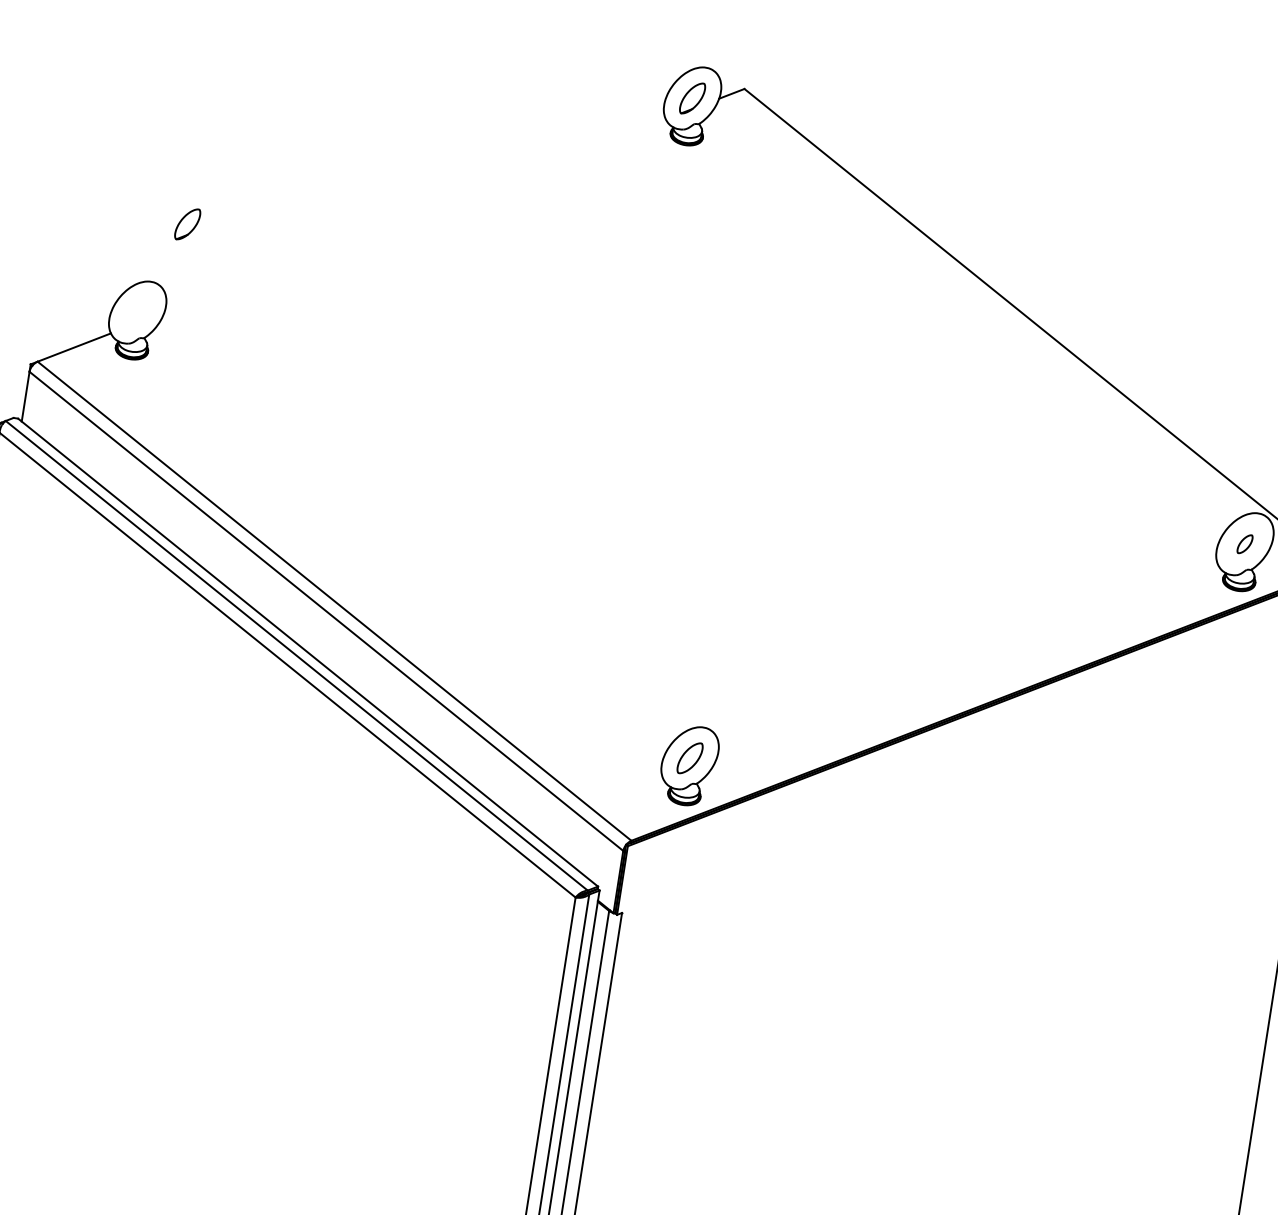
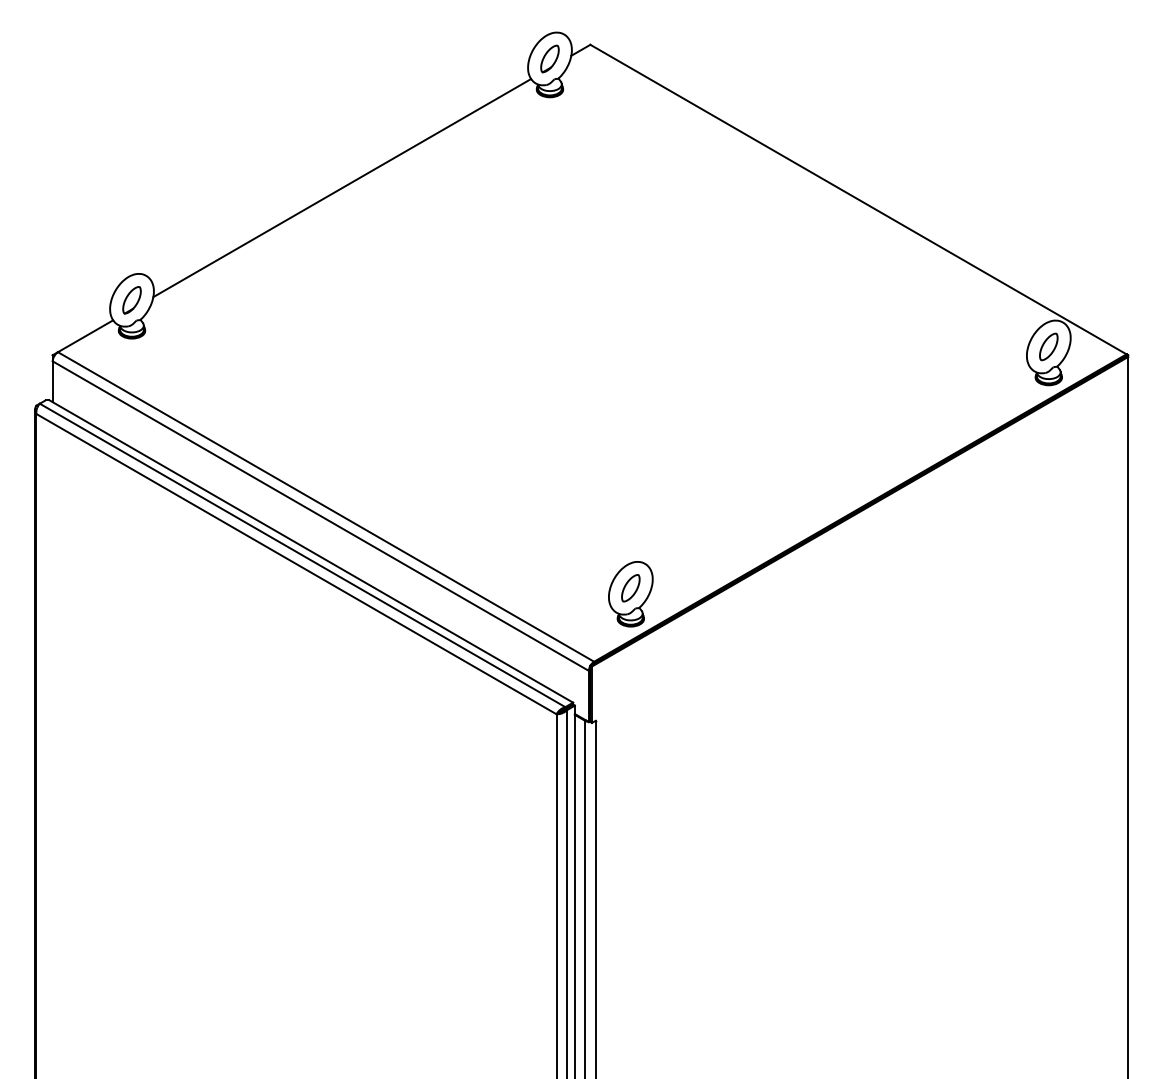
line: (415, 216) -> (342, 188), added
part: (187, 224) -> (131, 300), moved
part: (1244, 543) -> (1048, 346), size x1.67

